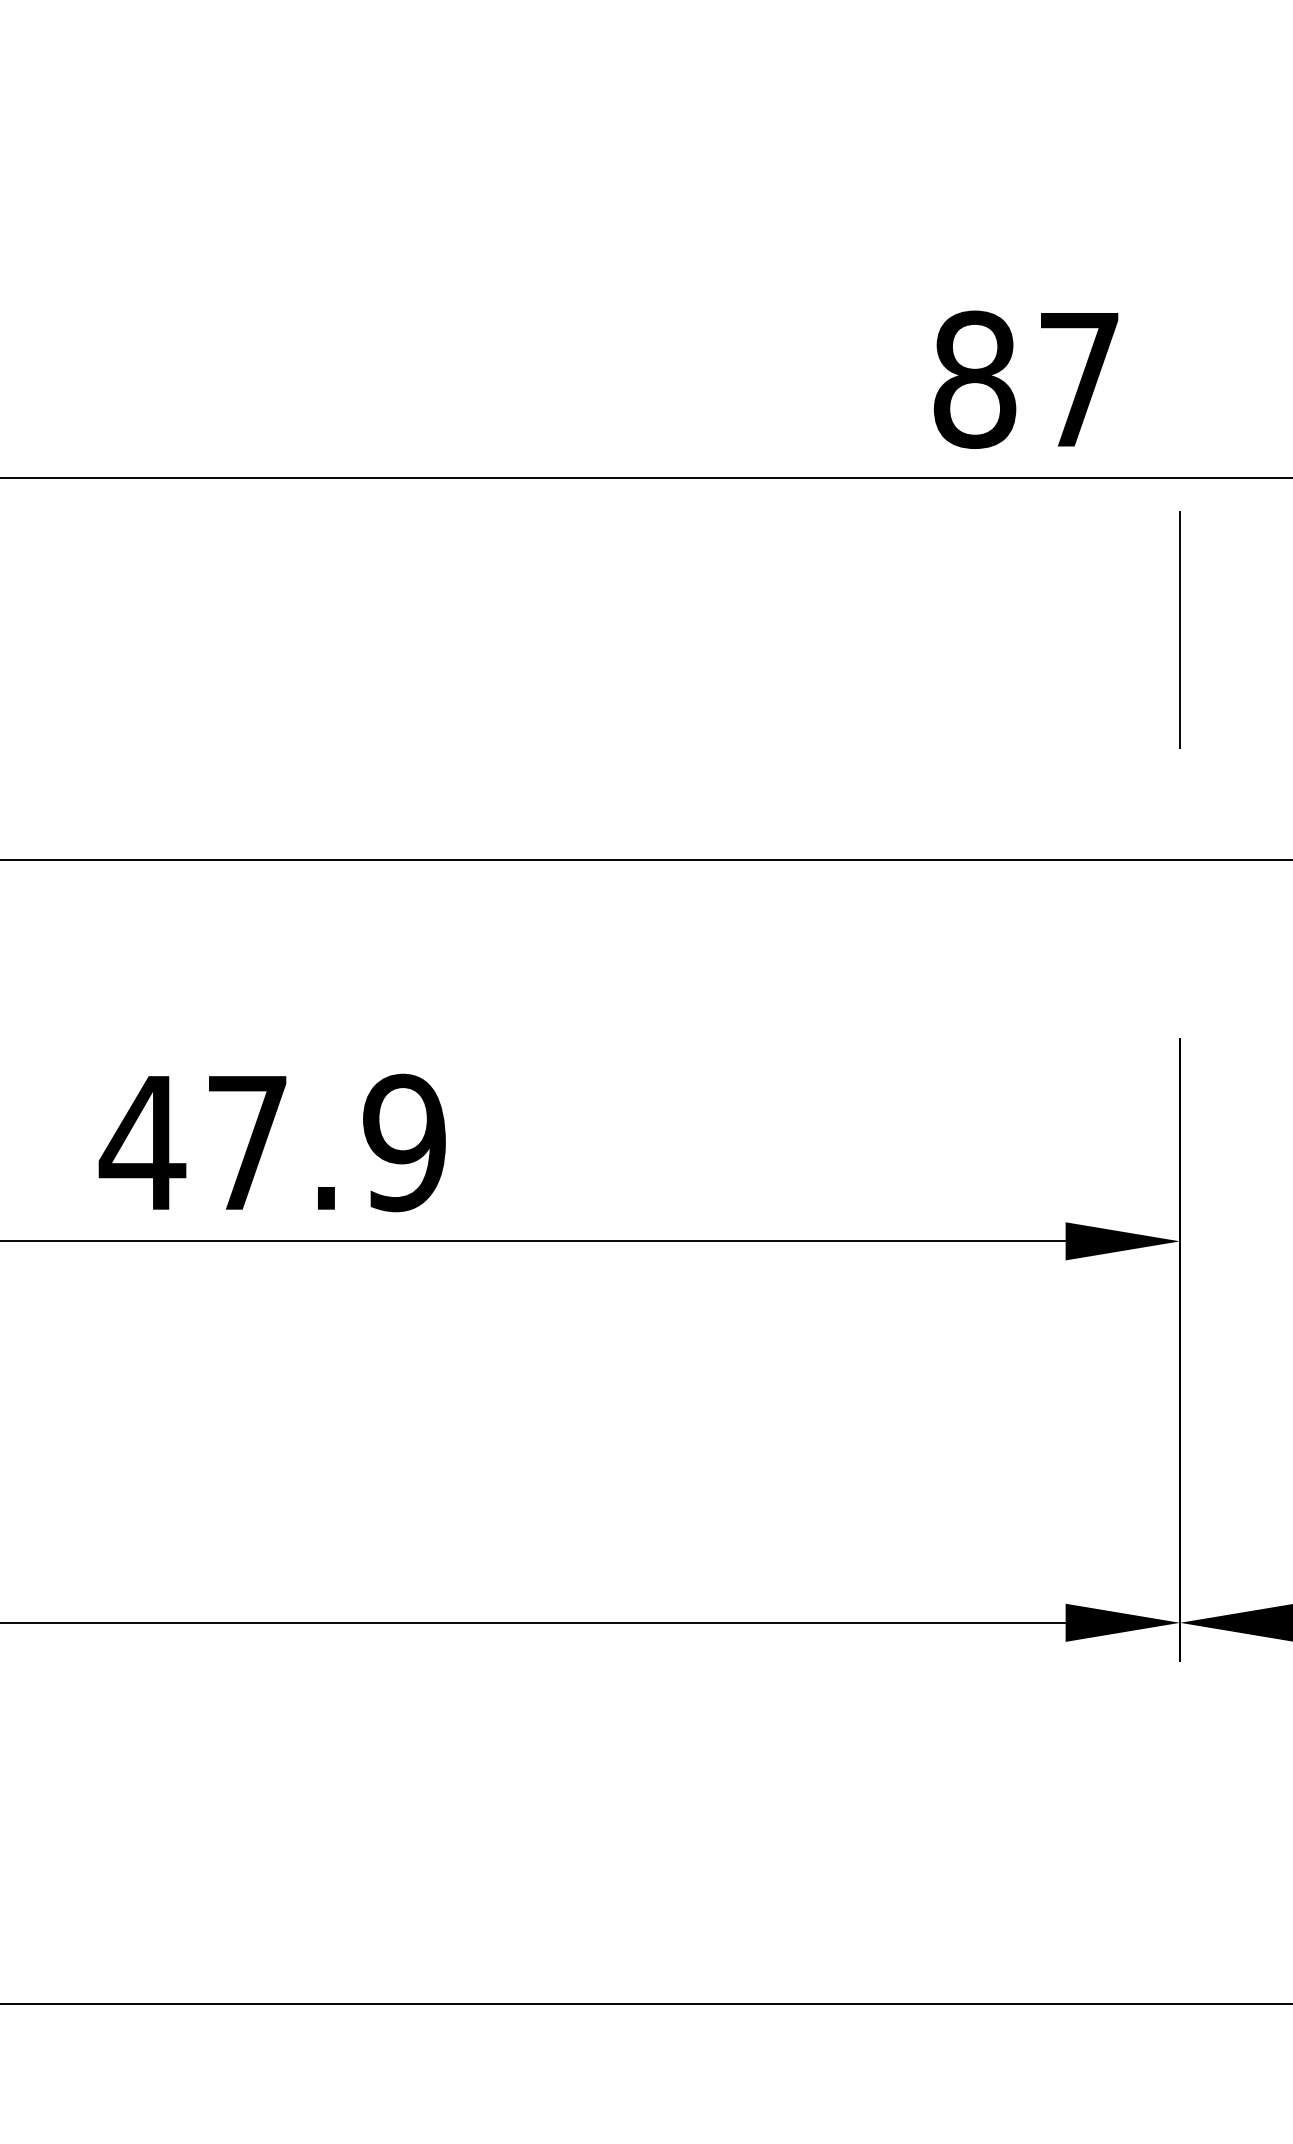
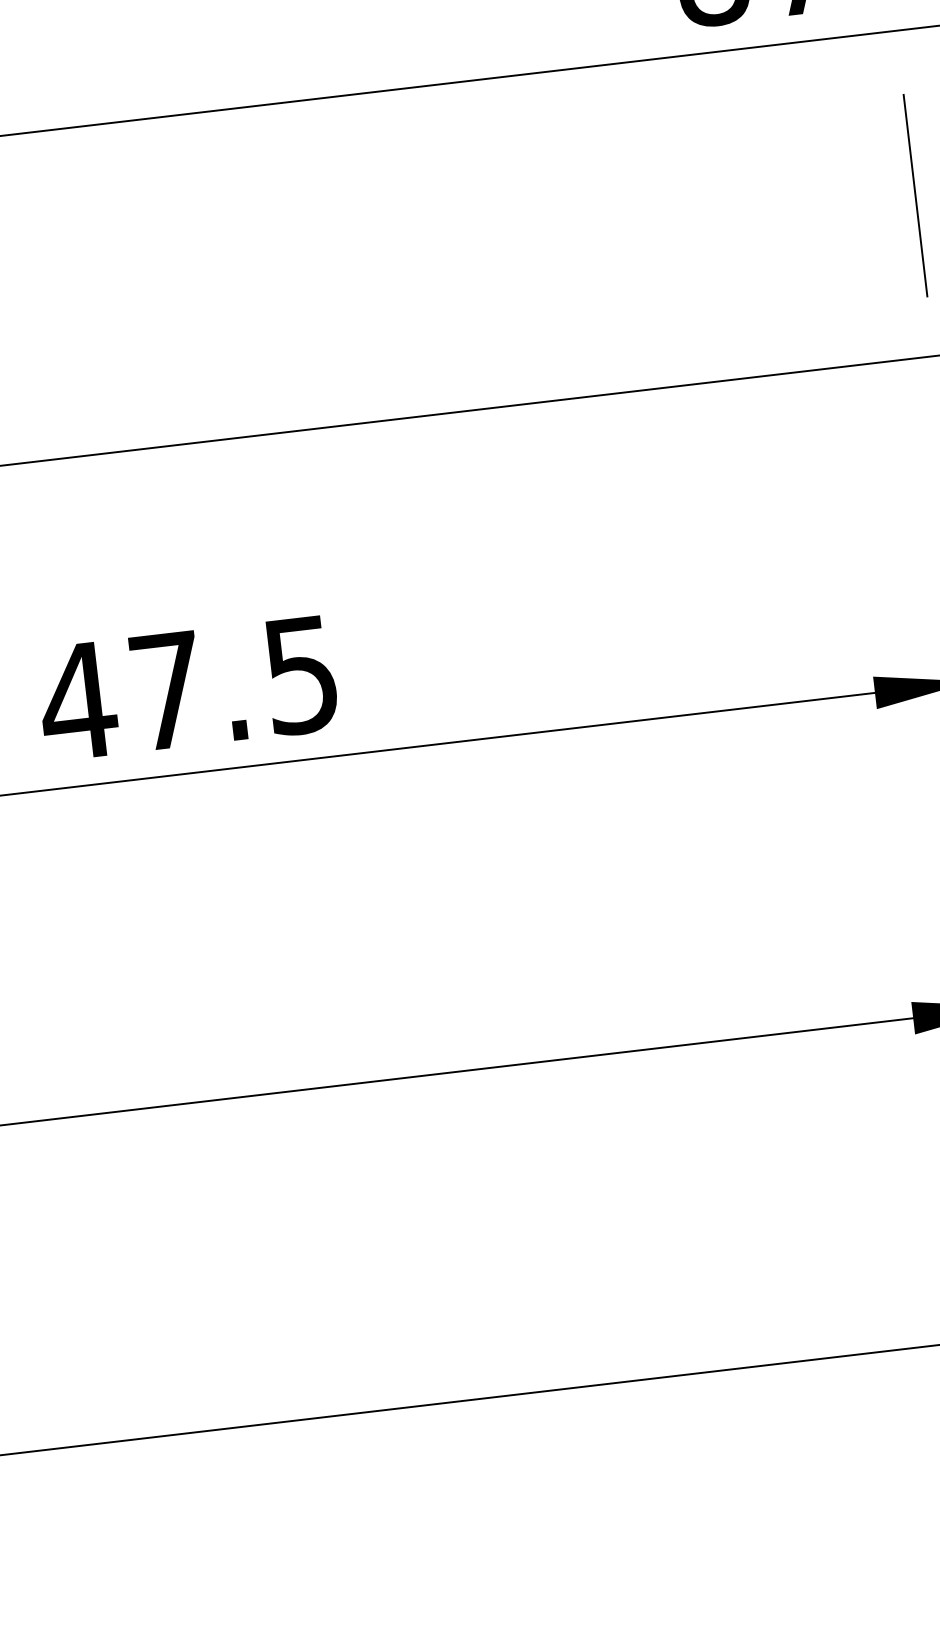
line: (1179, 629) -> (915, 195), moved
text: (404, 1142) -> (301, 674), 47.9 -> 47.5

